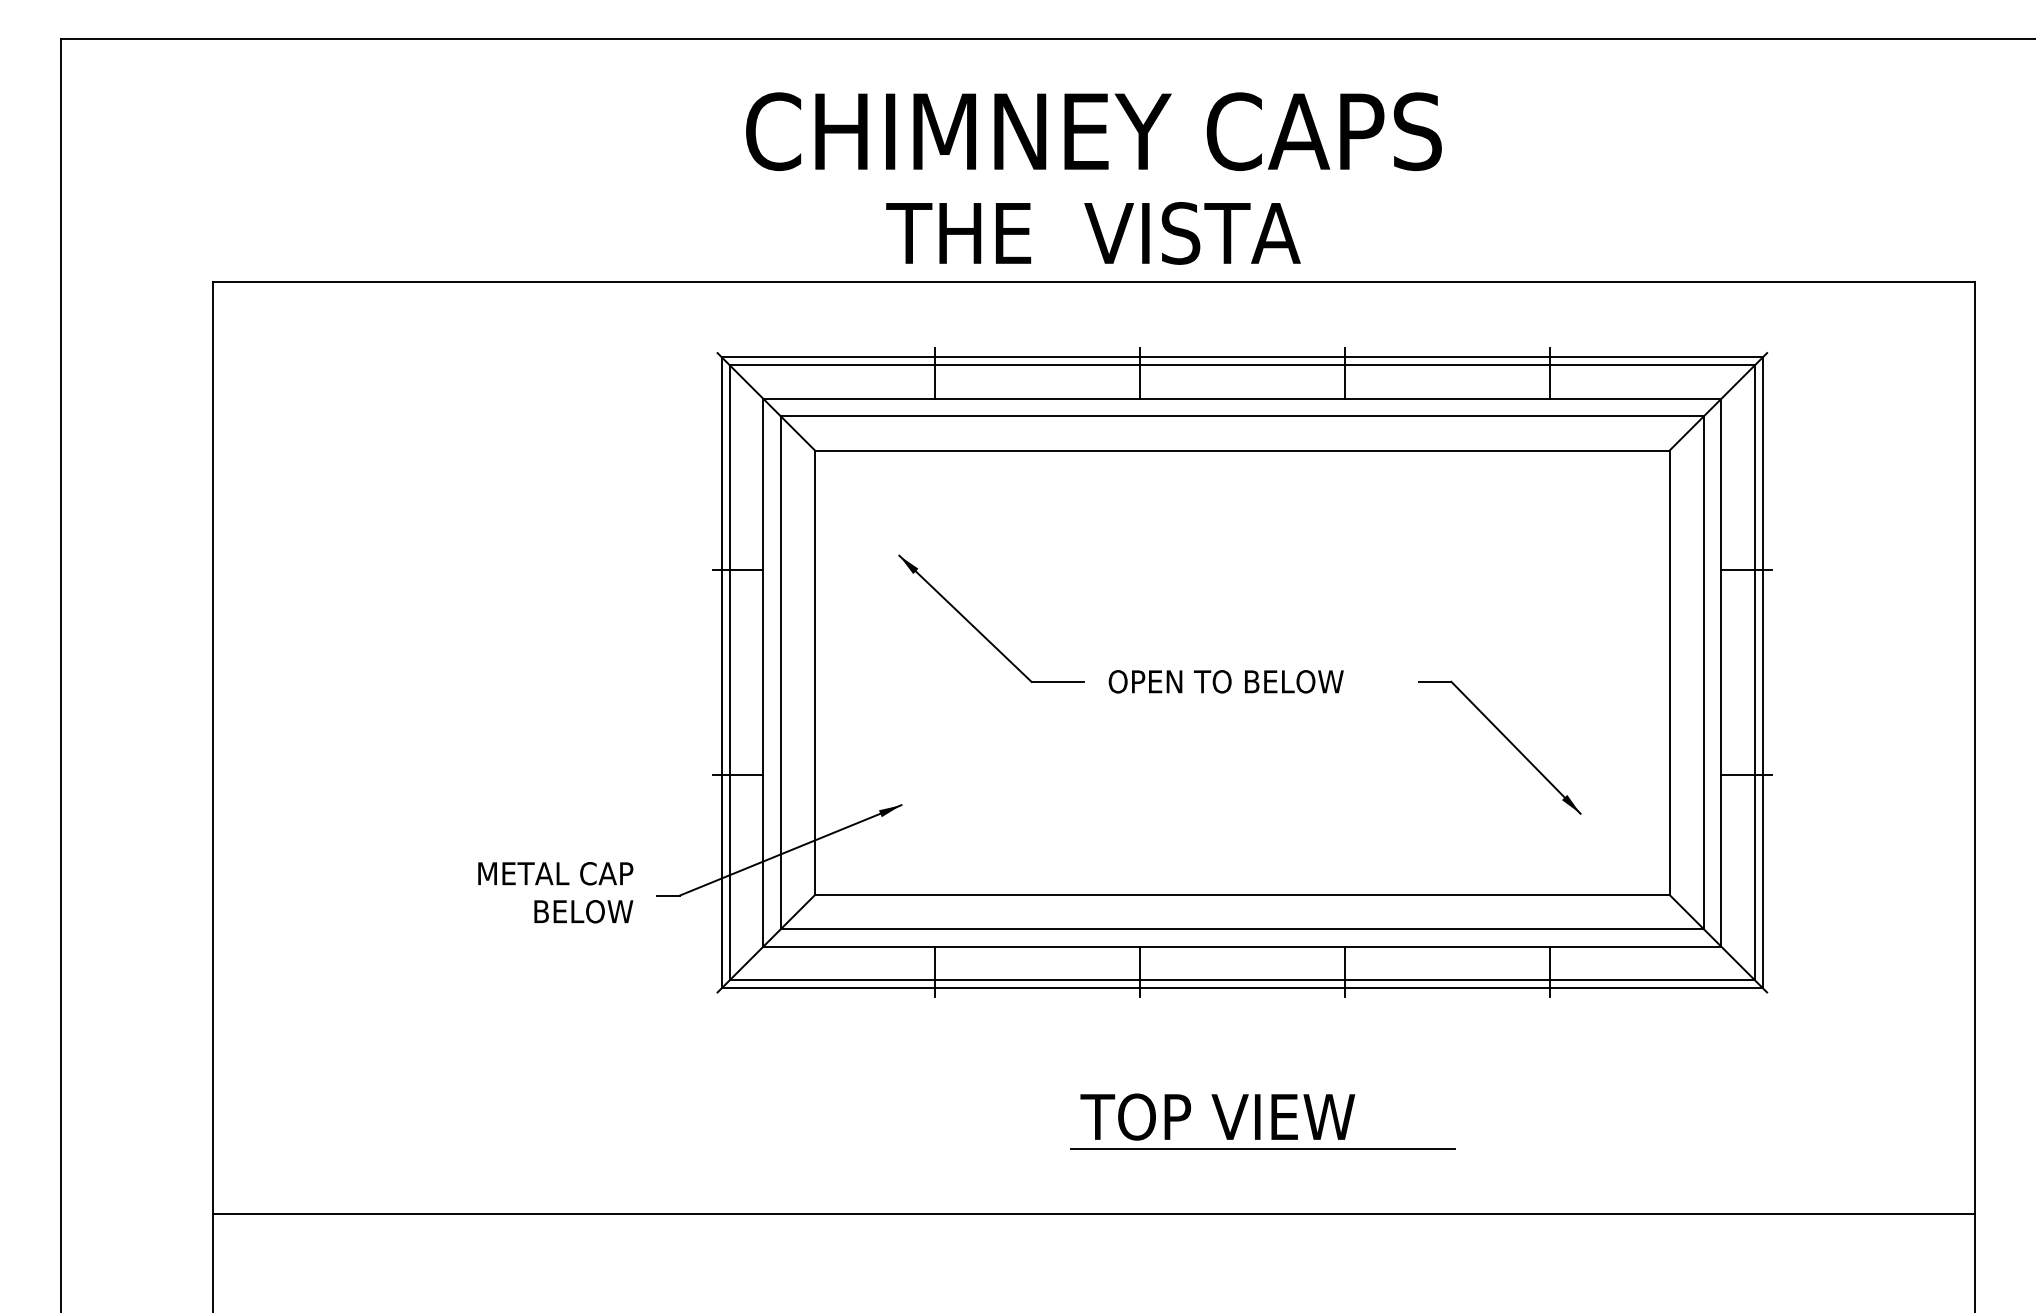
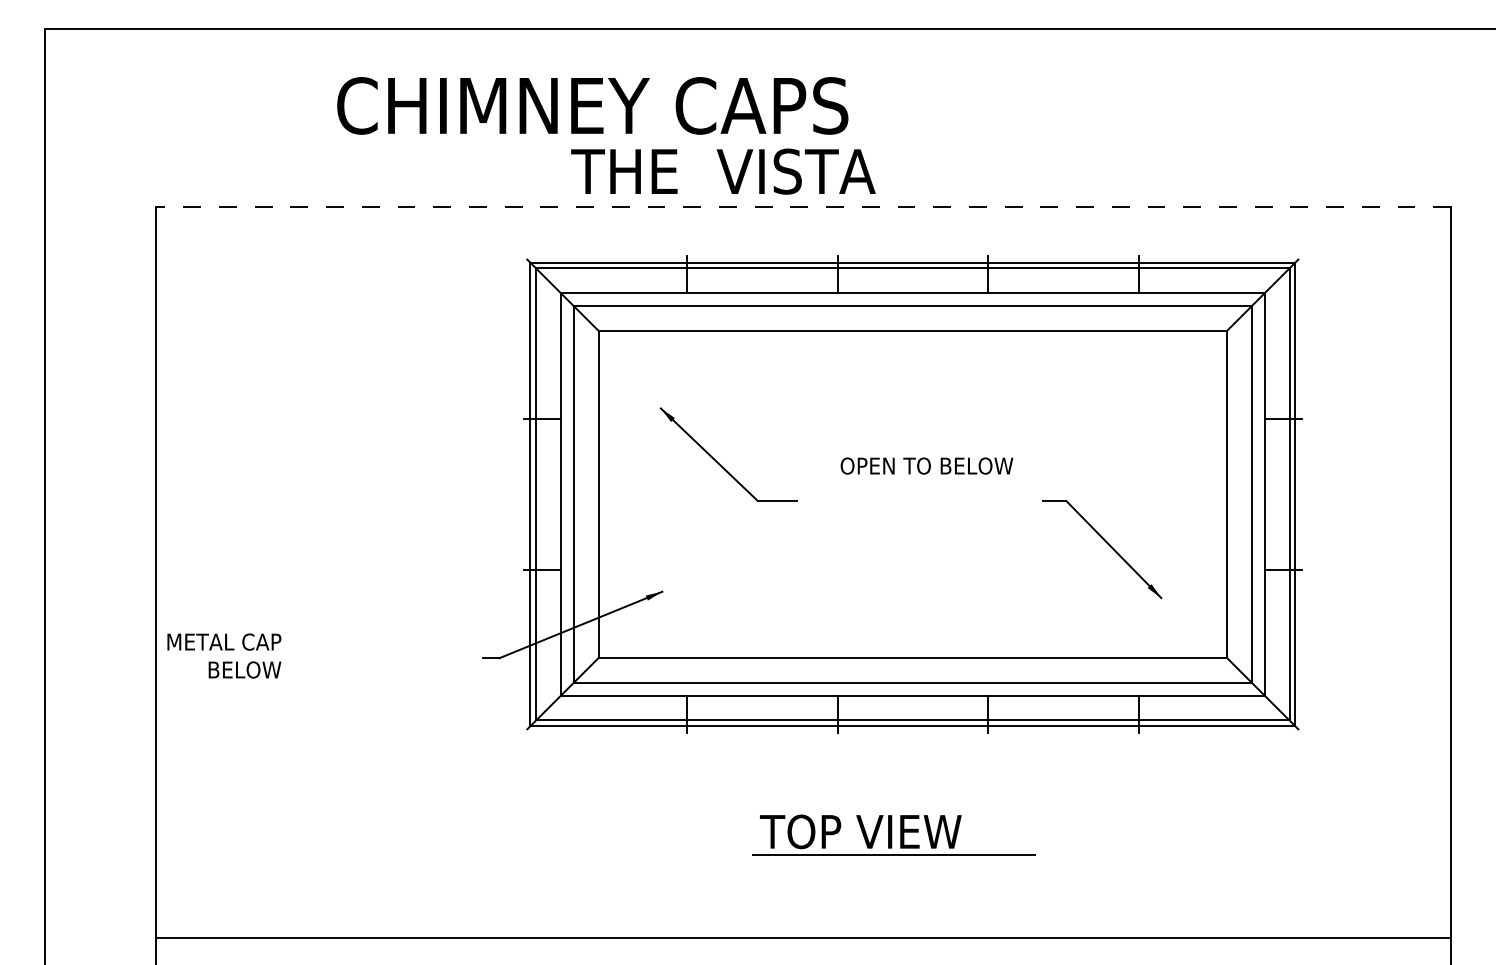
text: (1093, 131) -> (592, 105), moved
text: (1093, 233) -> (723, 171), moved
line: (1093, 282) -> (803, 207), solid -> dashed
text: (1225, 680) -> (926, 465), moved
text: (555, 891) -> (224, 655), moved
part: (1262, 1120) -> (893, 834), moved
line: (1093, 1214) -> (803, 938), moved

